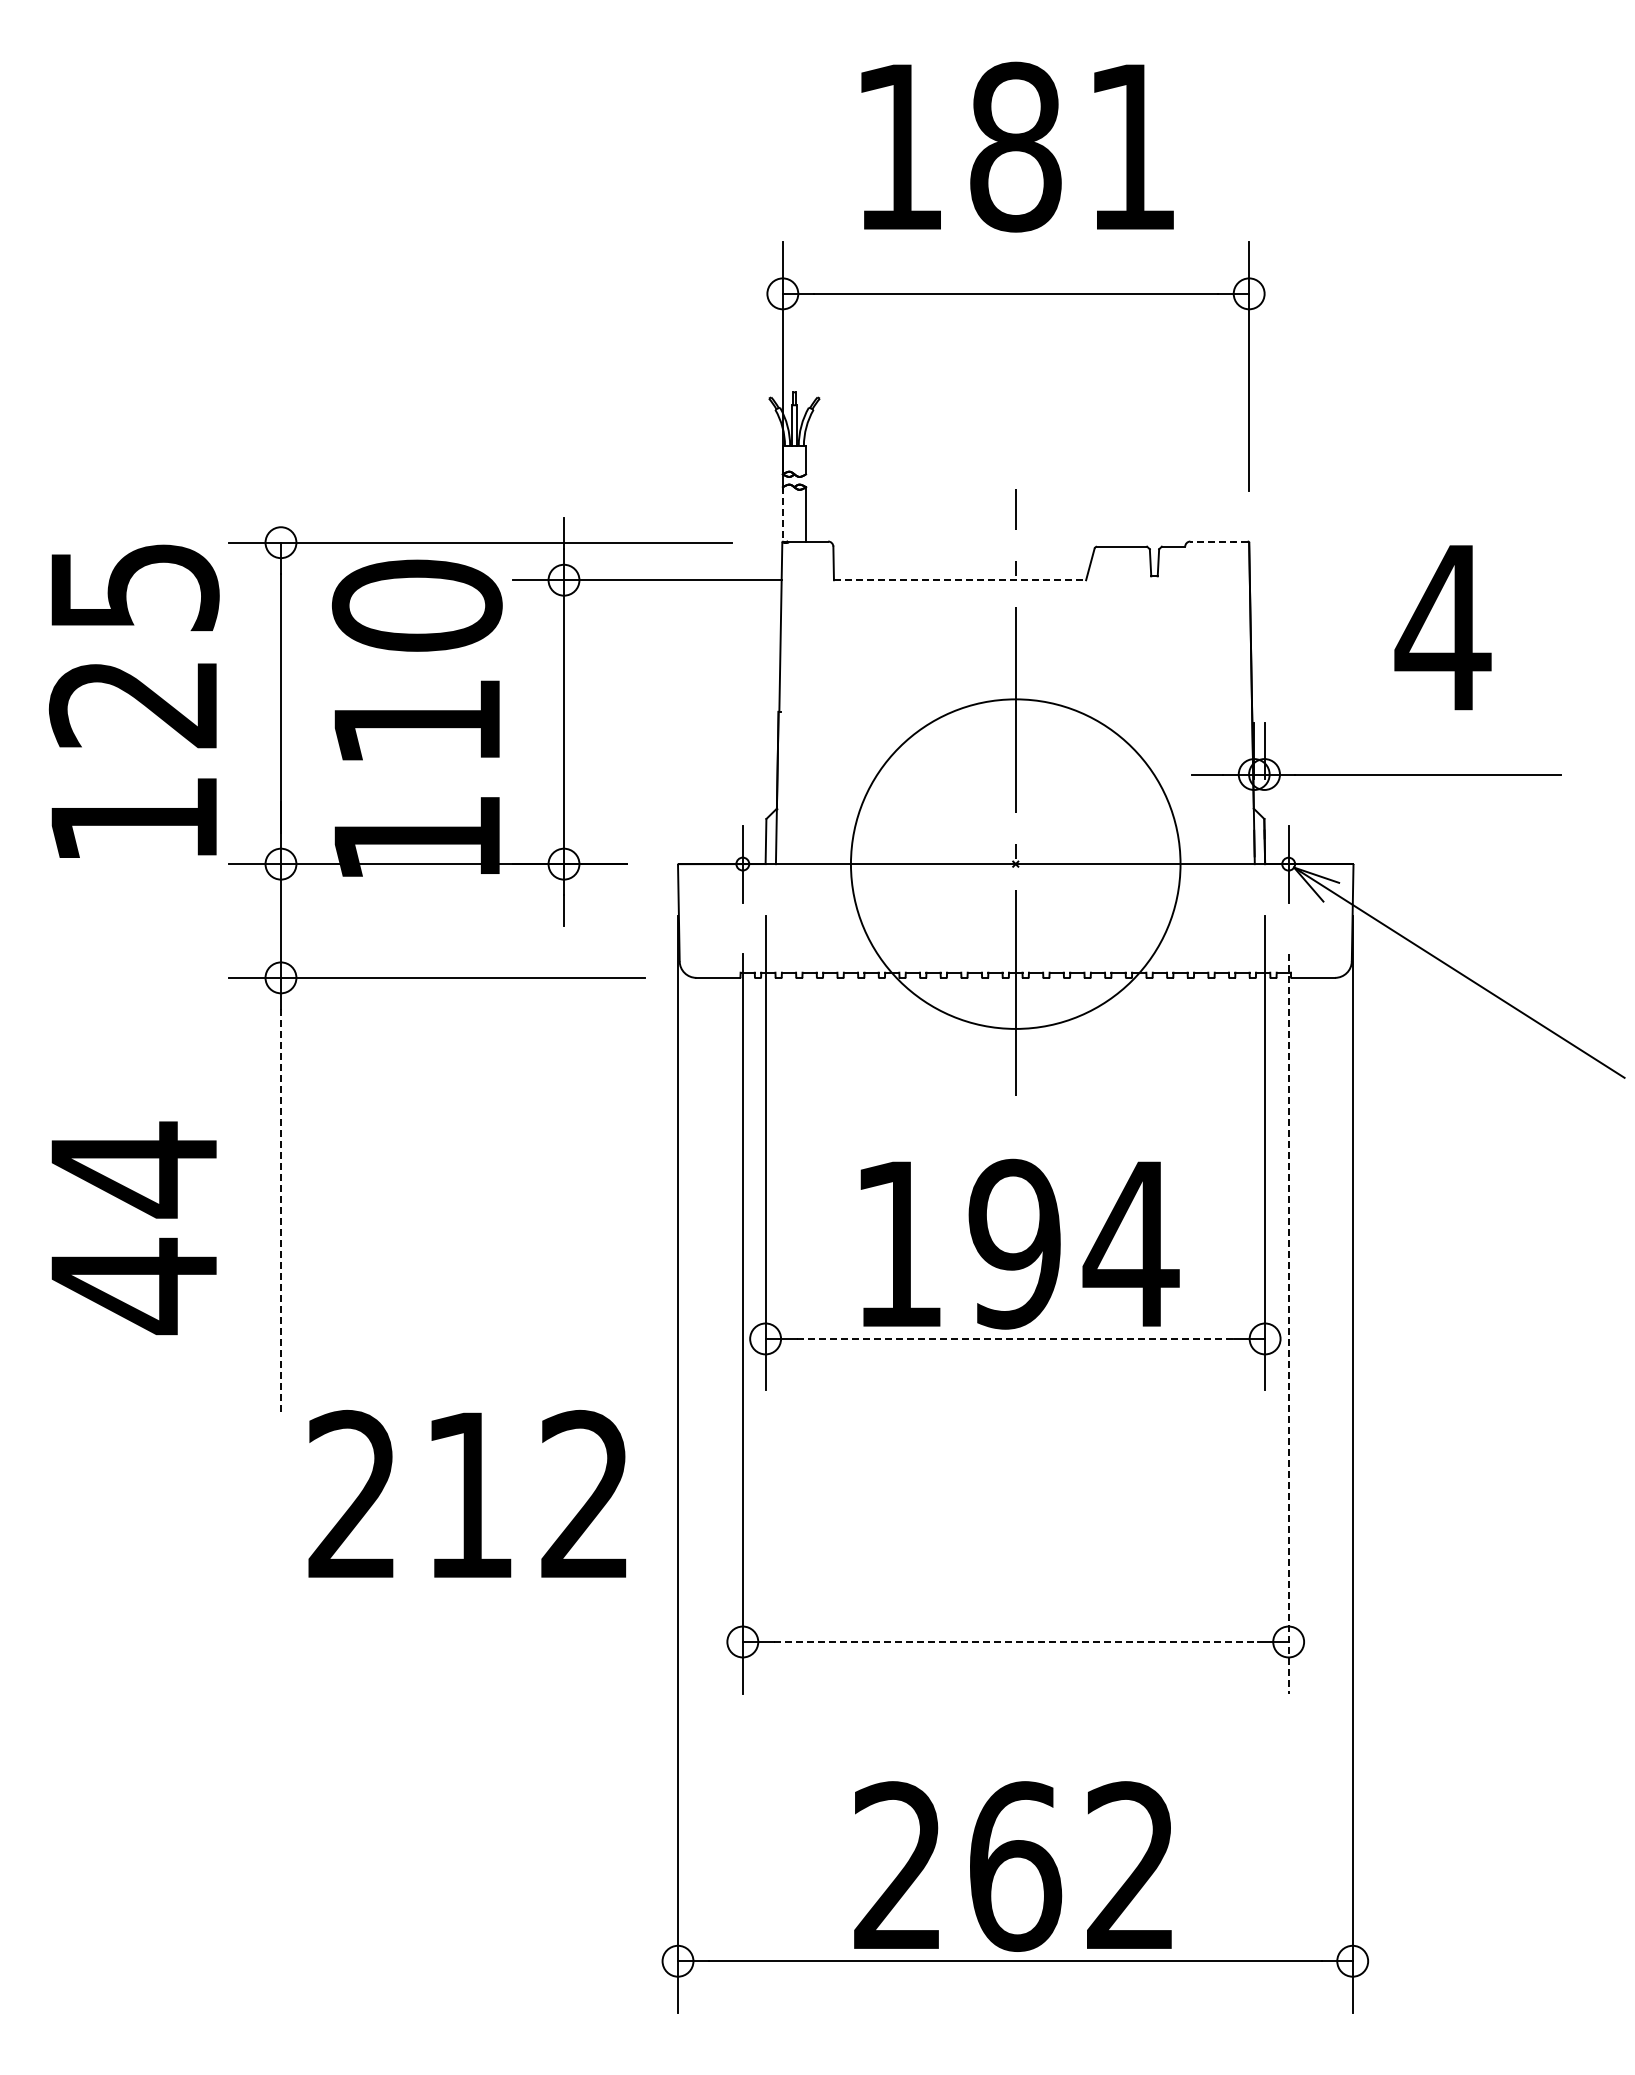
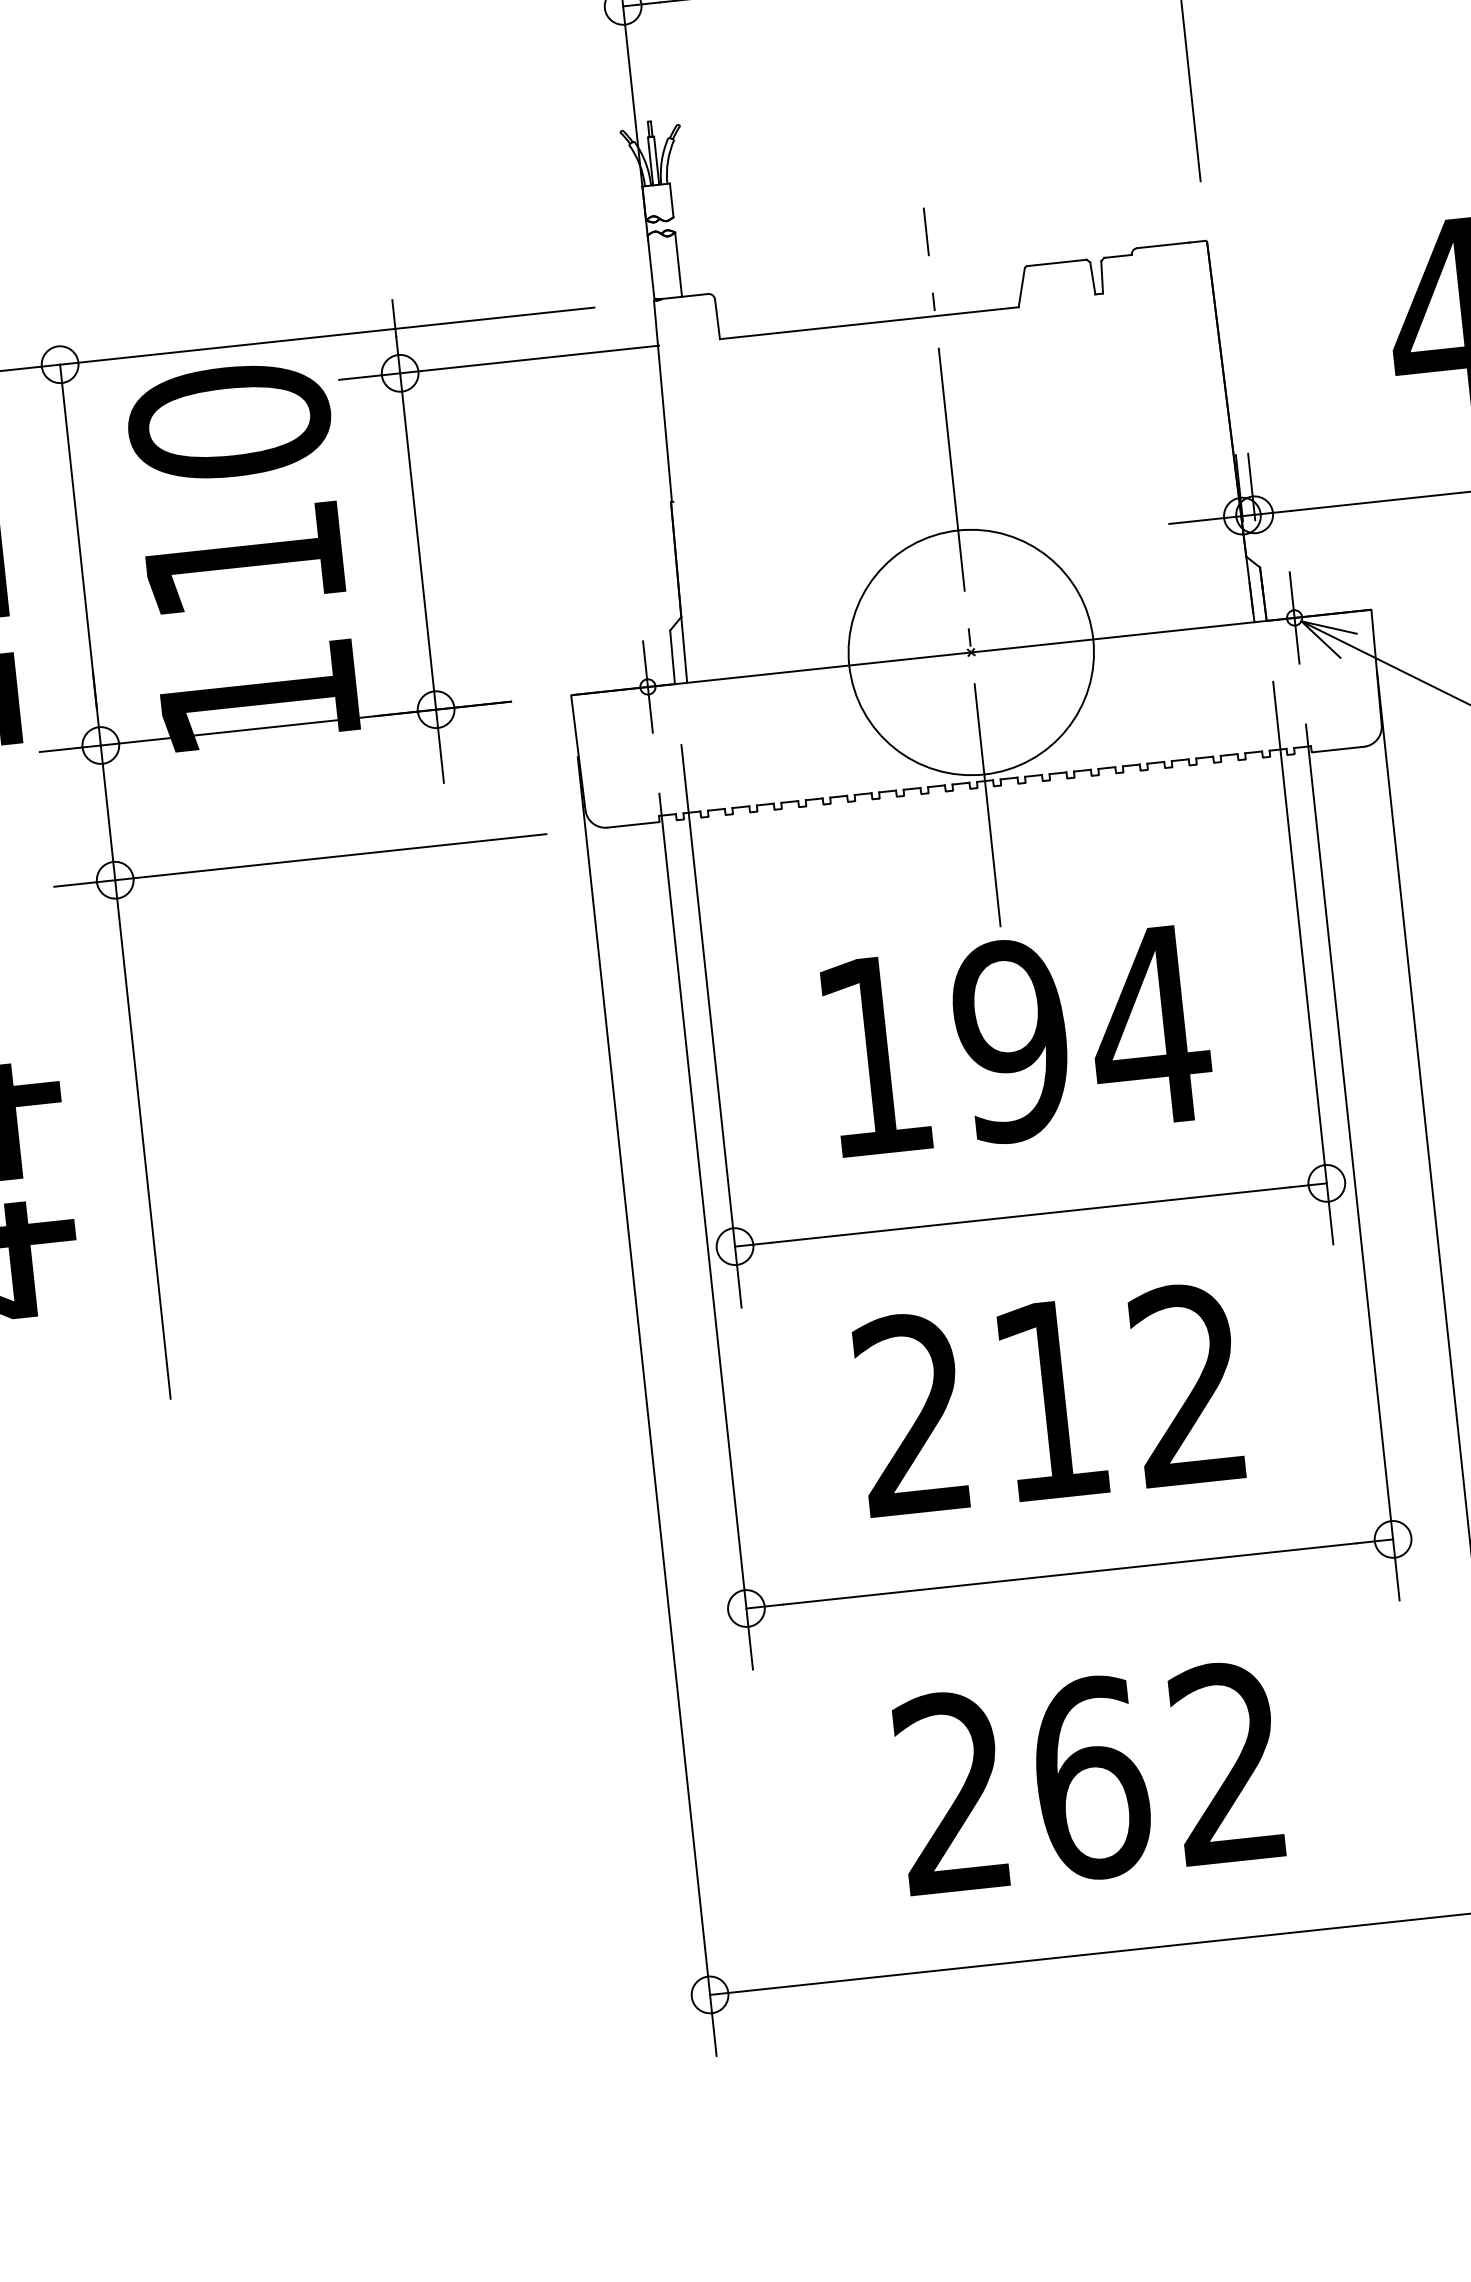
line: (782, 514) -> (650, 267), dashed -> solid
line: (1219, 541) -> (1171, 244), dashed -> solid
line: (960, 580) -> (869, 323), dashed -> solid
circle: (1015, 864) -> (971, 652), size x0.62
line: (280, 1212) -> (144, 1158), dashed -> solid
text: (1019, 1243) -> (1017, 1039), moved
line: (1288, 1323) -> (1352, 1162), dashed -> solid
line: (1015, 1338) -> (1031, 1214), dashed -> solid
text: (467, 1493) -> (1048, 1398), moved
line: (1016, 1642) -> (1070, 1574), dashed -> solid
text: (1012, 1866) -> (1087, 1778), moved

